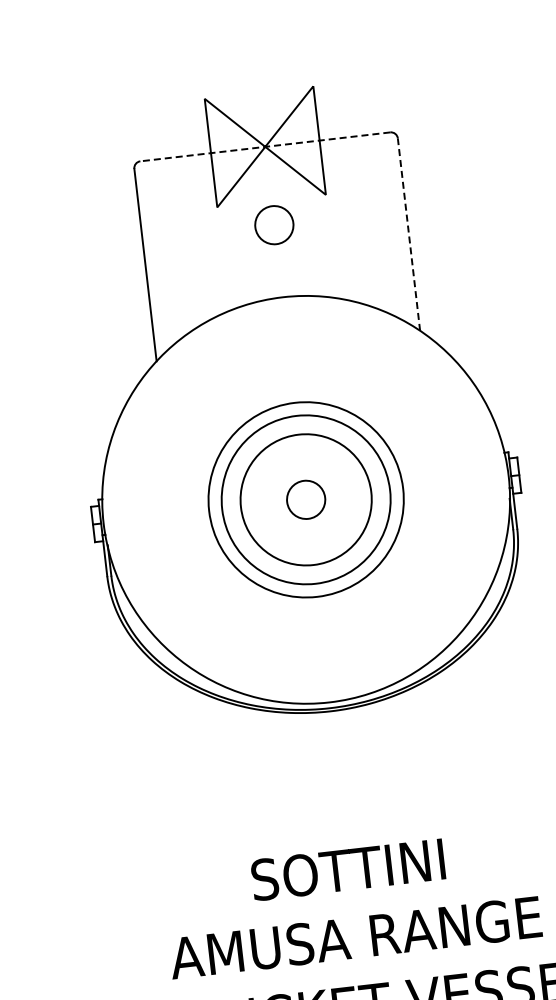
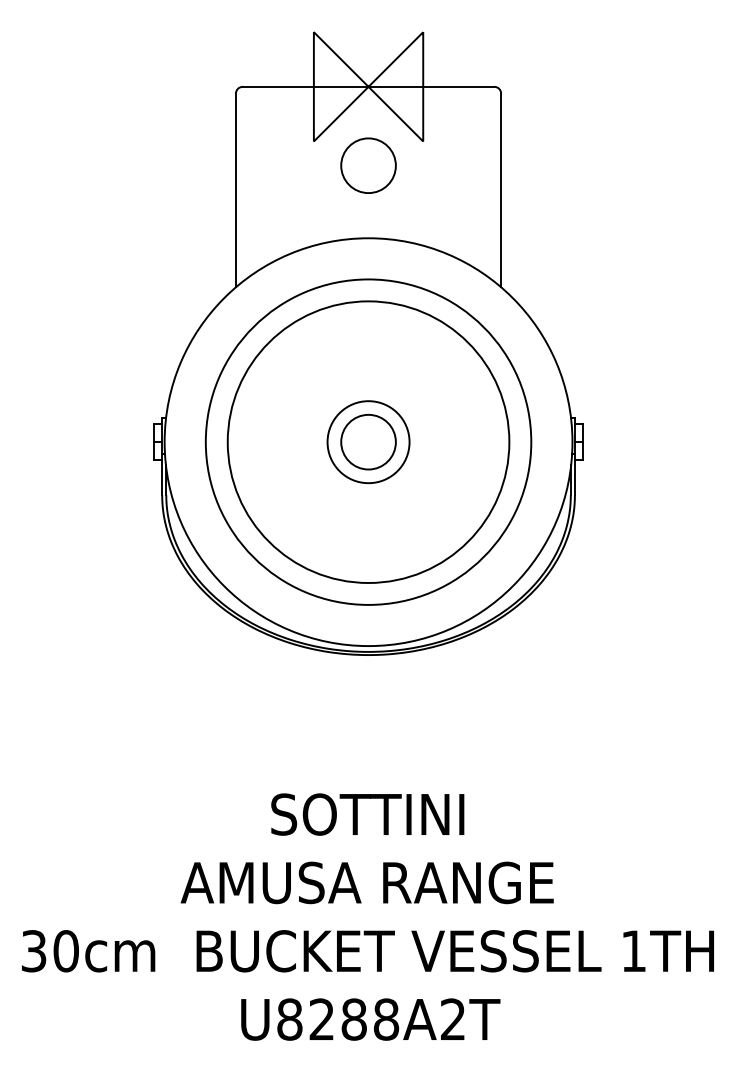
line: (265, 146) -> (368, 86), dashed -> solid
circle: (274, 225) -> (368, 165), size x1.43
line: (409, 234) -> (501, 190), dashed -> solid
circle: (306, 499) -> (368, 441), size x1.43
circle: (306, 499) -> (368, 441), size x1.67
circle: (306, 499) -> (368, 441), size x1.67
circle: (306, 500) -> (368, 442), size x0.62

